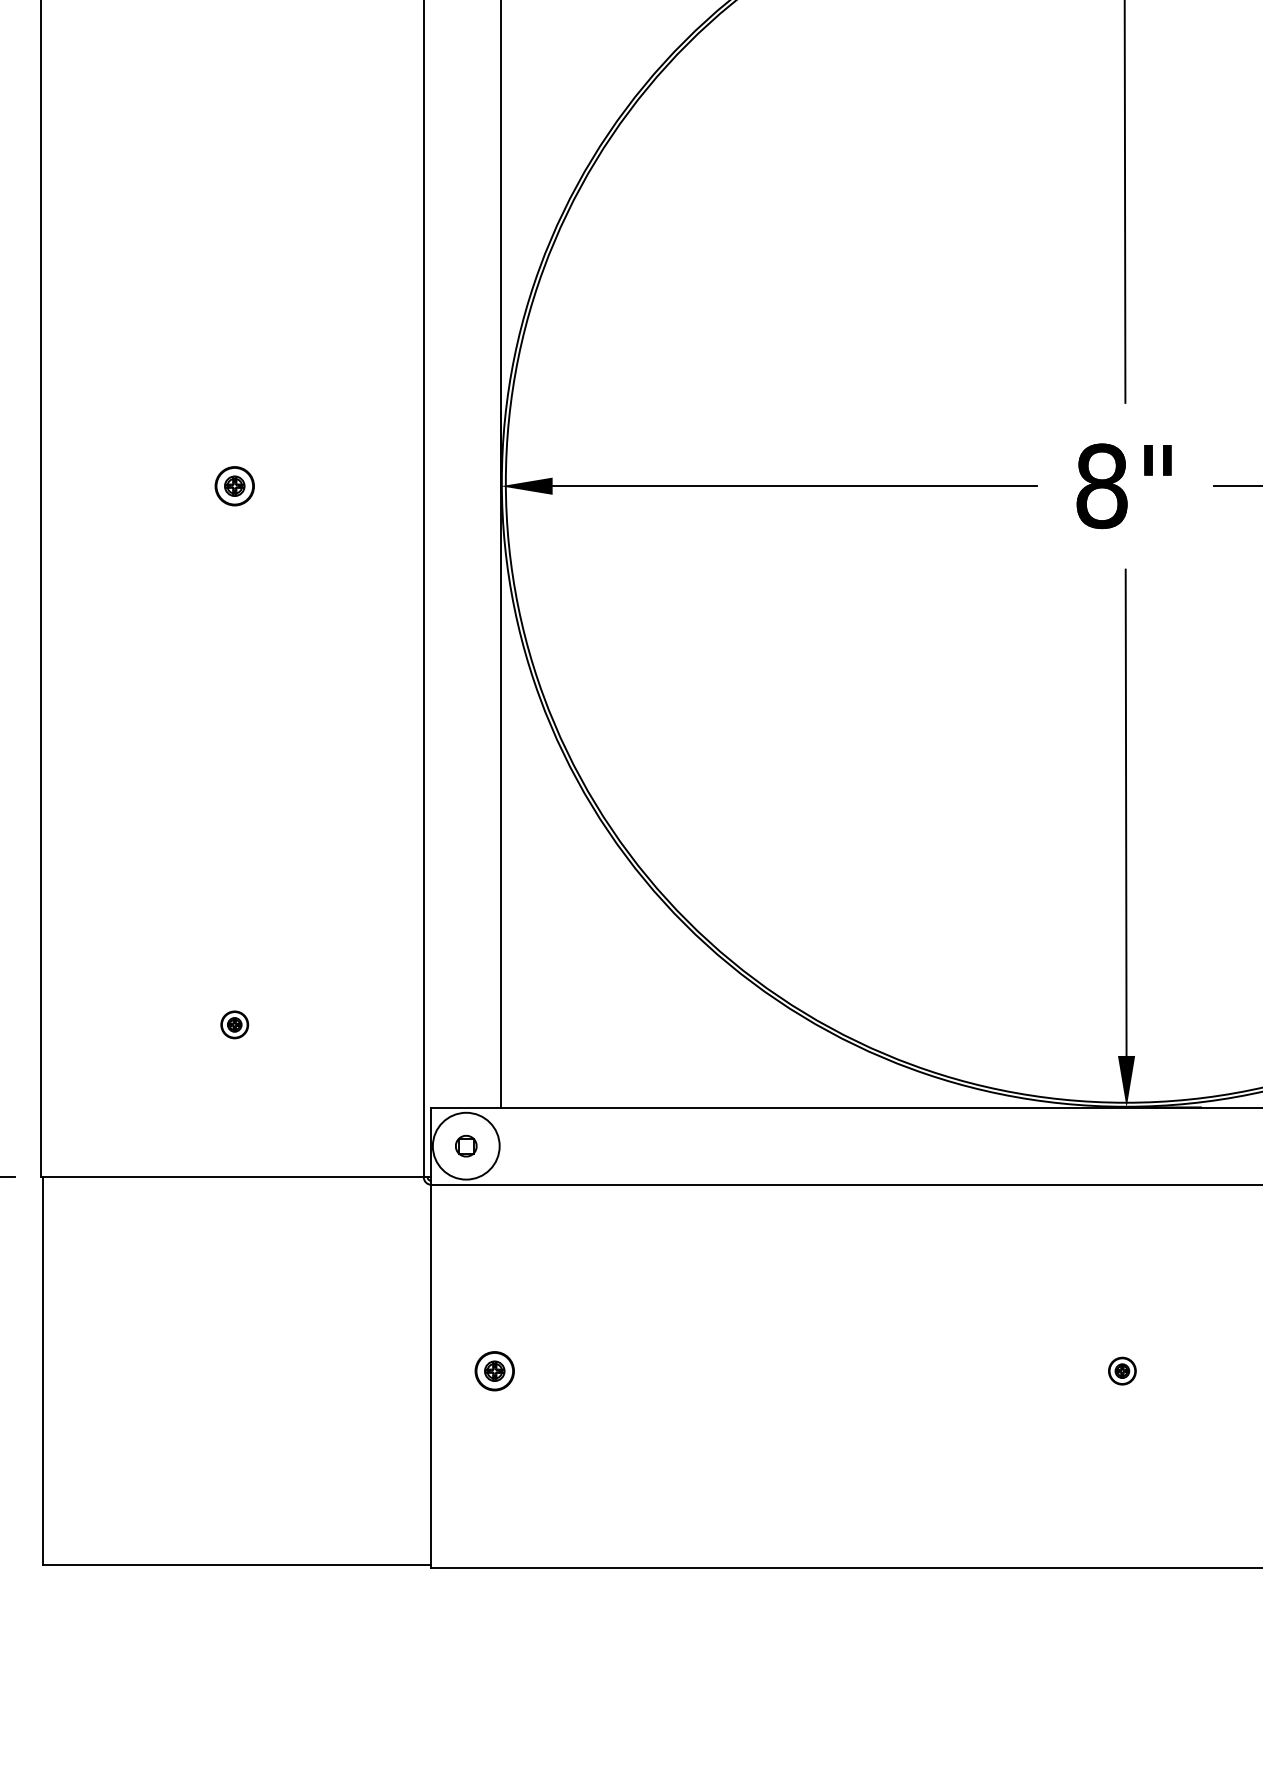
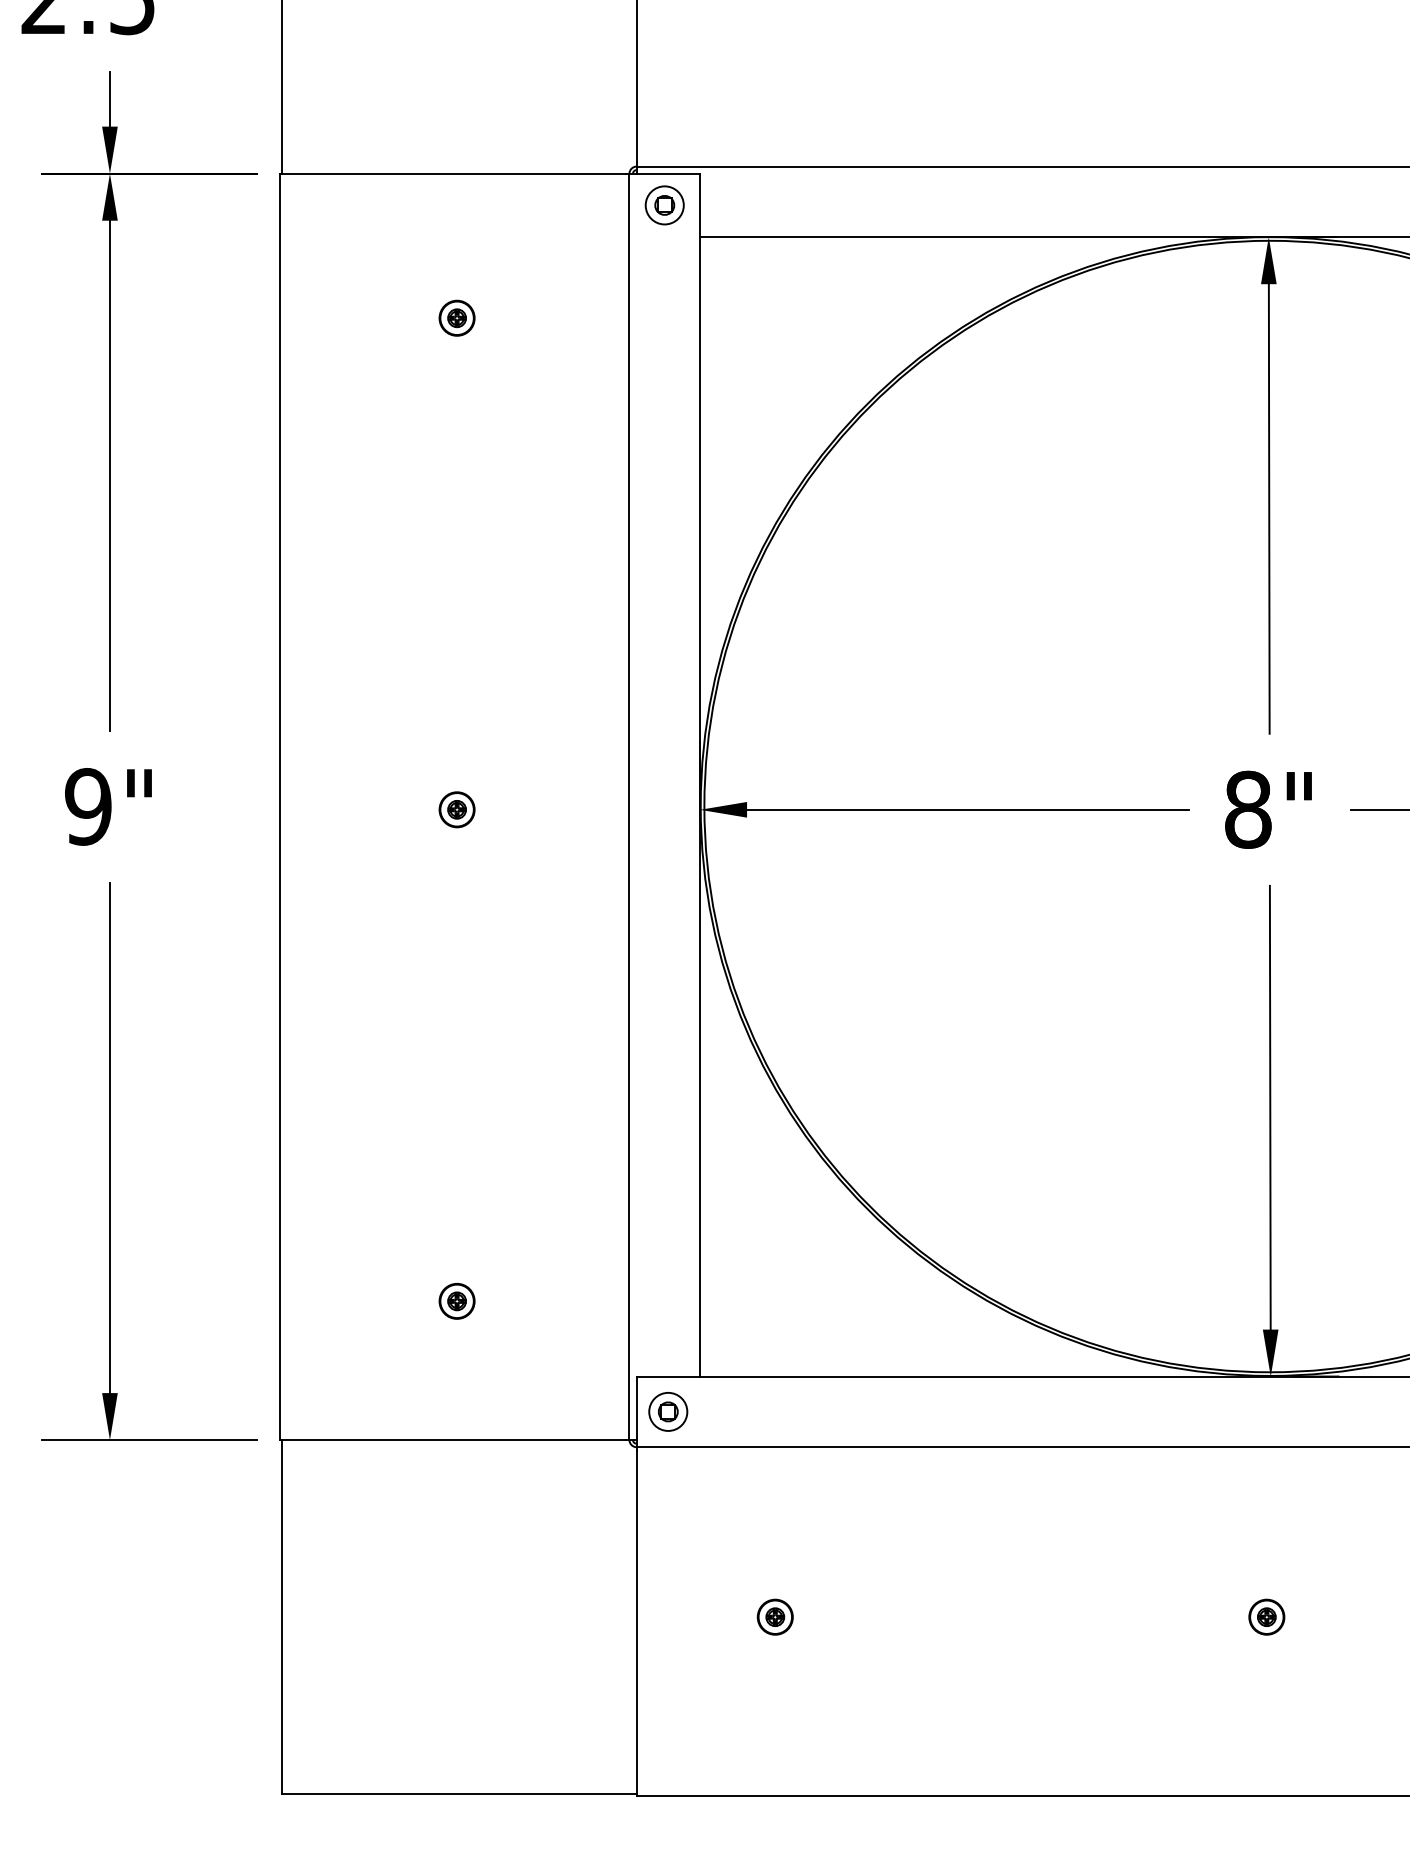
part: (234, 1024) -> (456, 1300), size x1.43
circle: (466, 1145) -> (668, 1411), size x0.62
part: (493, 1370) -> (774, 1616), moved
part: (1121, 1370) -> (1266, 1616), size x1.43

